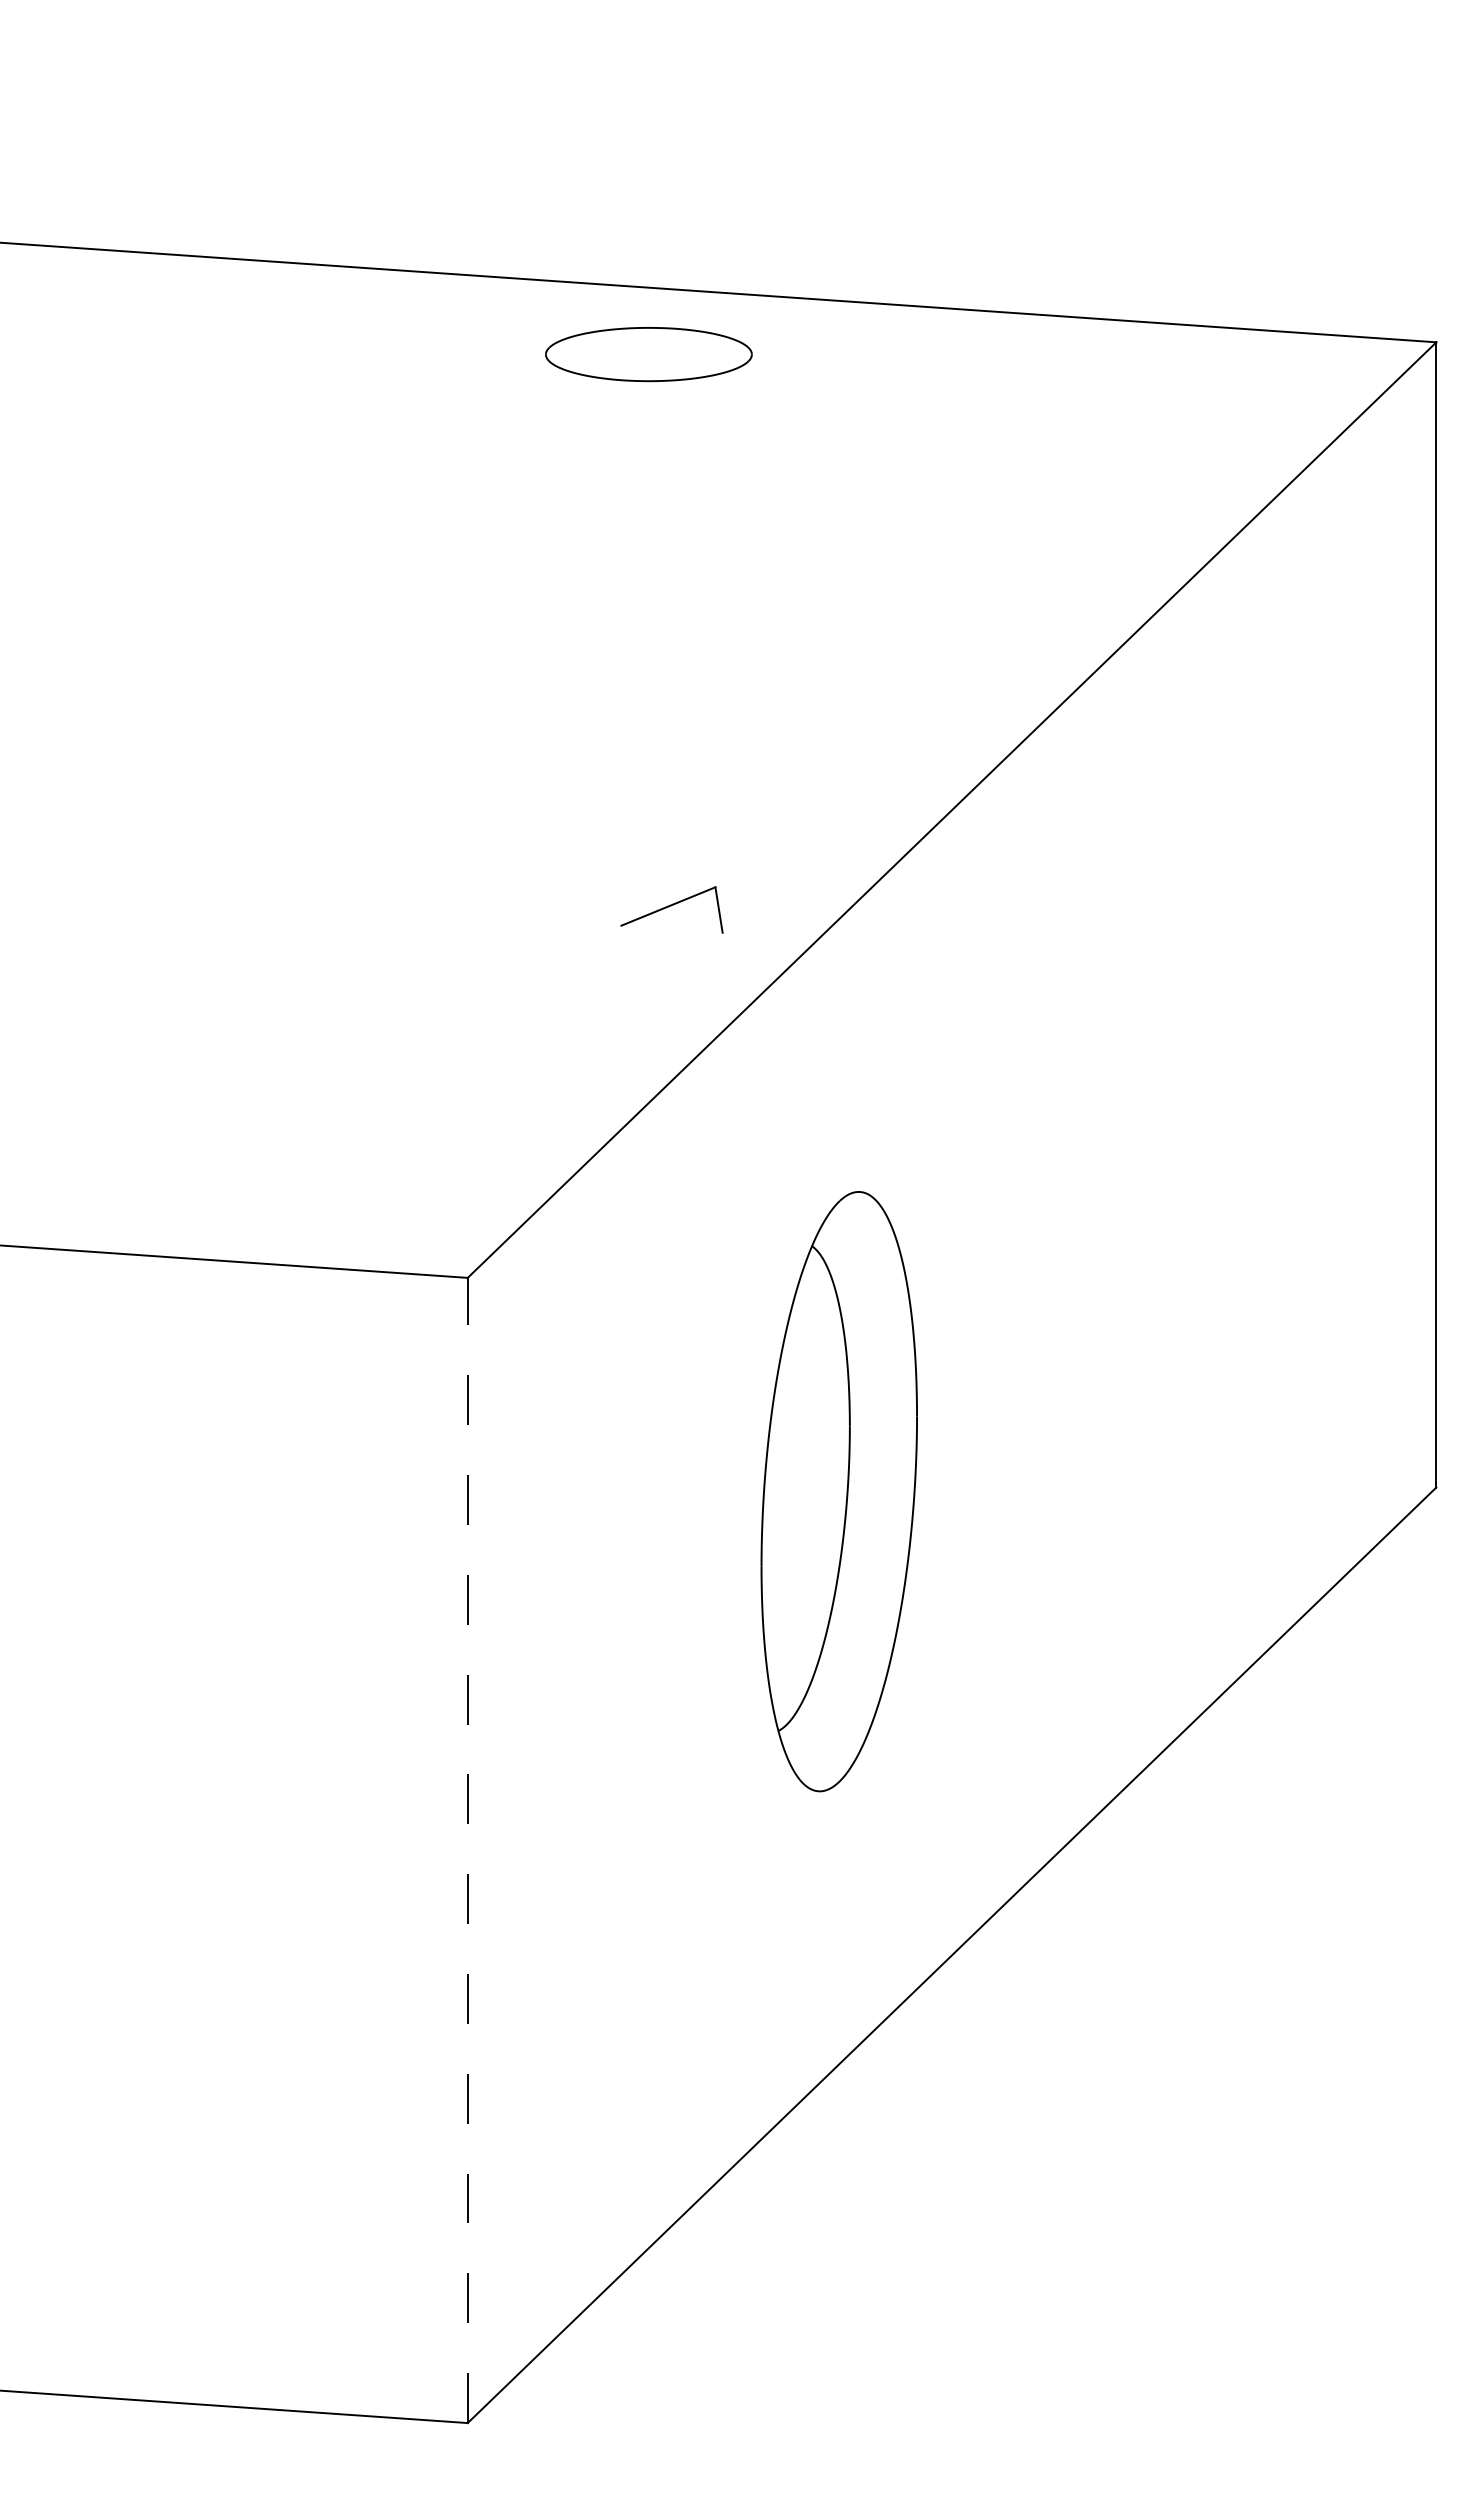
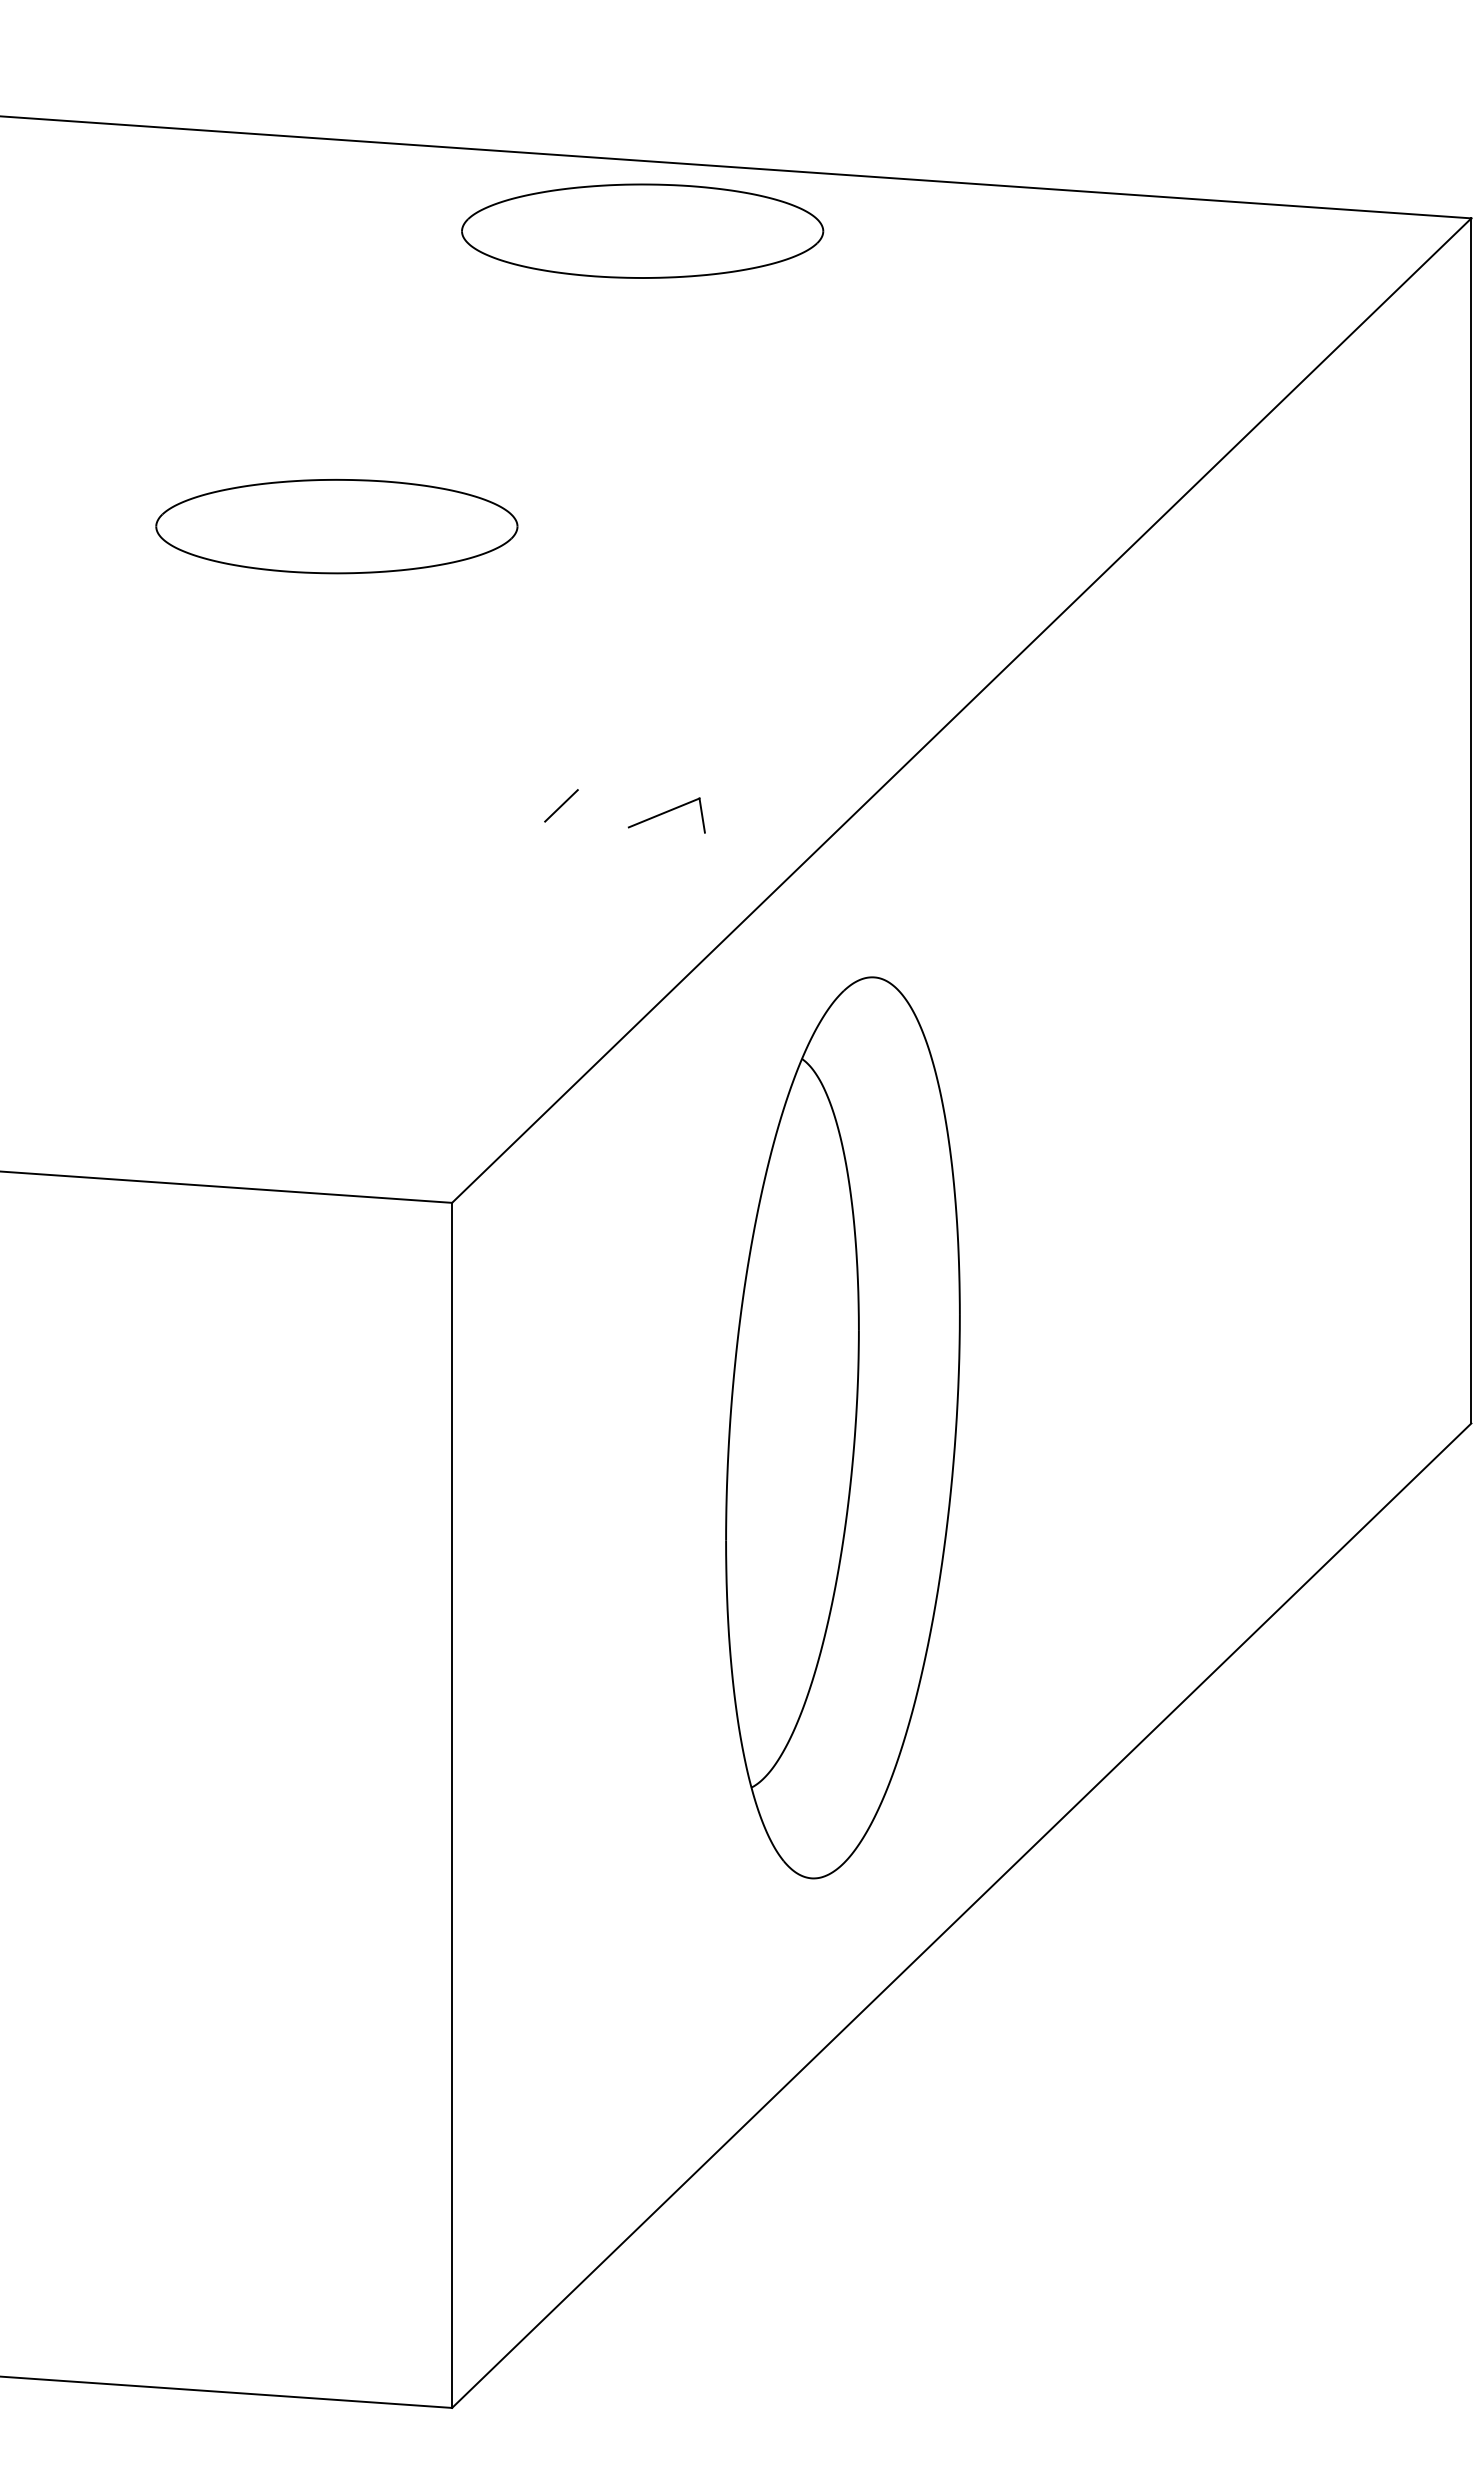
part: (648, 354) -> (642, 231), size x1.67
part: (357, 634) -> (336, 525), added
line: (571, 900) -> (561, 805), added
part: (671, 909) -> (666, 815), size x0.71
part: (839, 1491) -> (843, 1427), size x1.43
line: (467, 1850) -> (451, 1805), dashed -> solid

